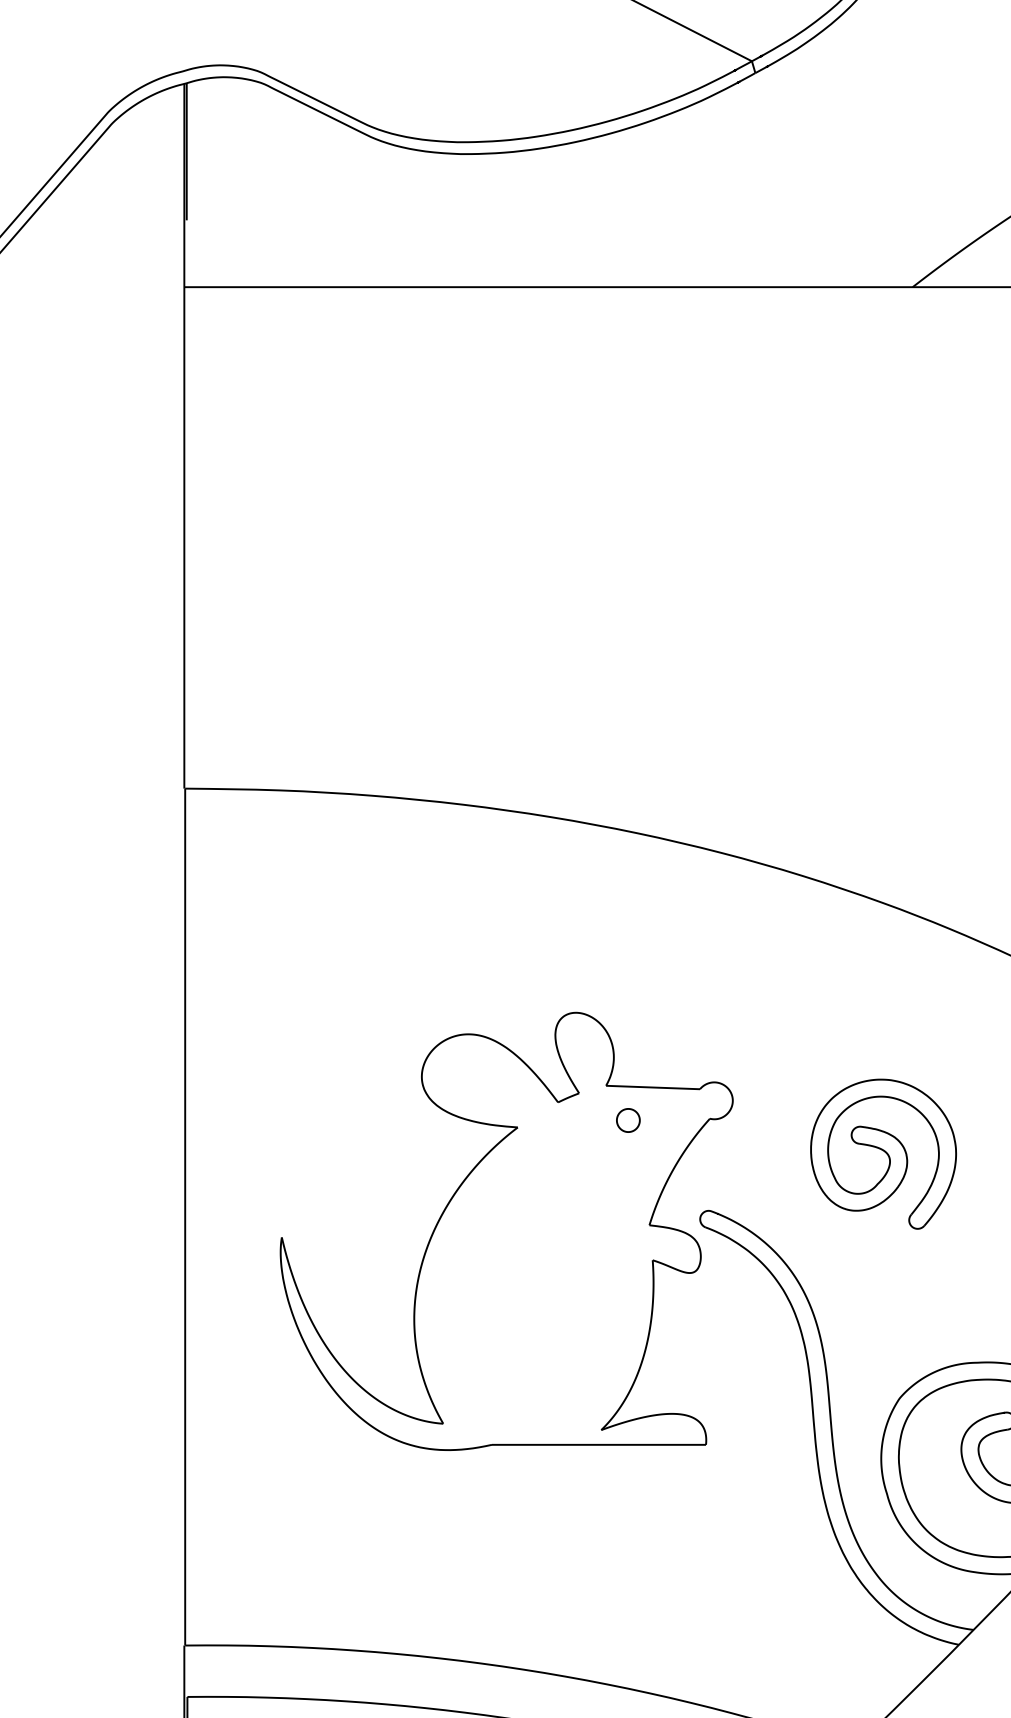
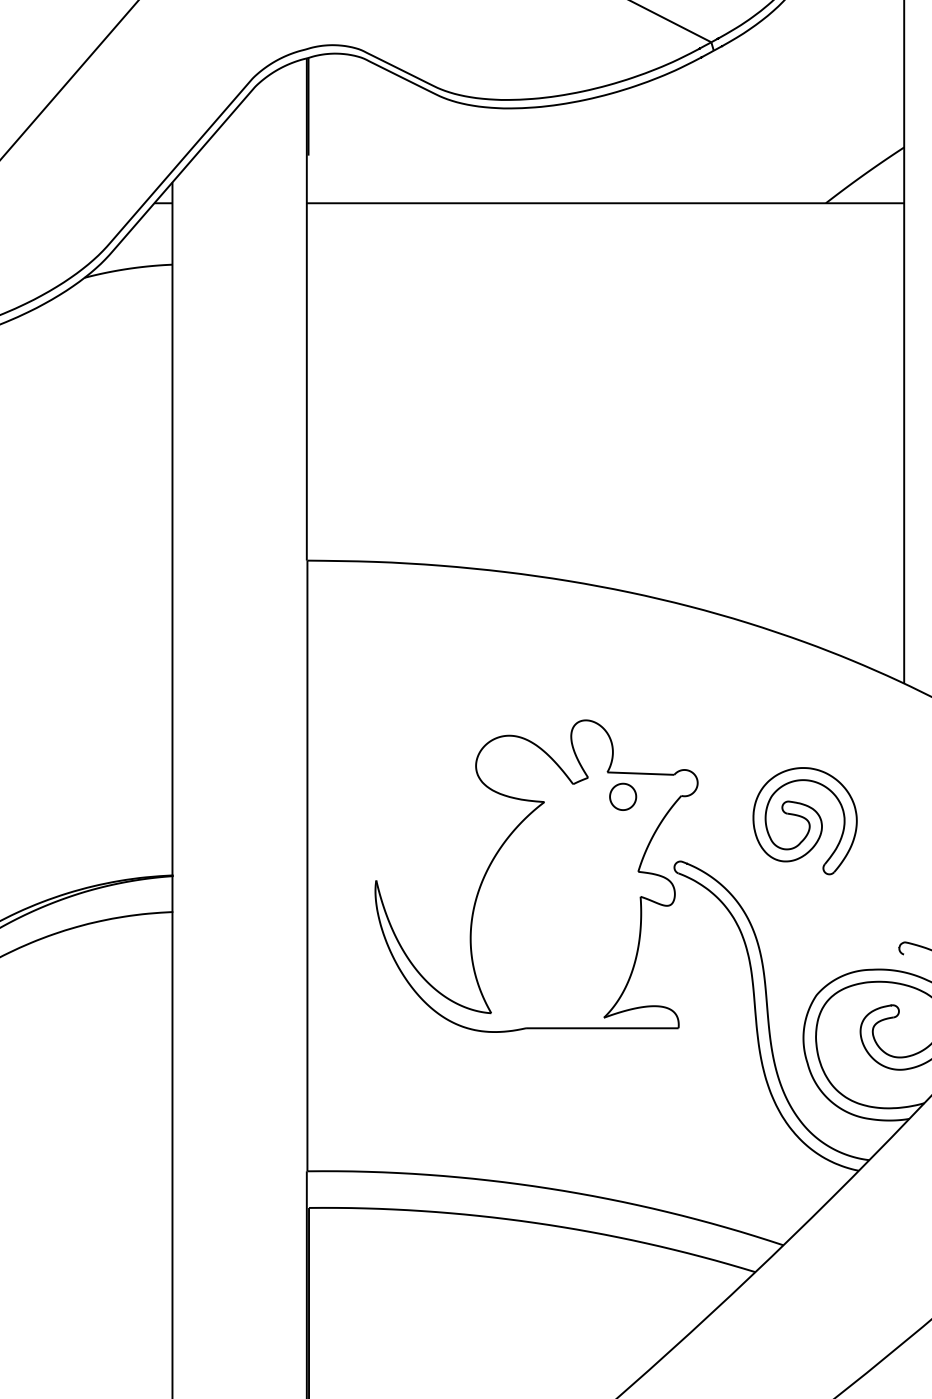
part: (628, 1121) -> (623, 797), size x1.6

